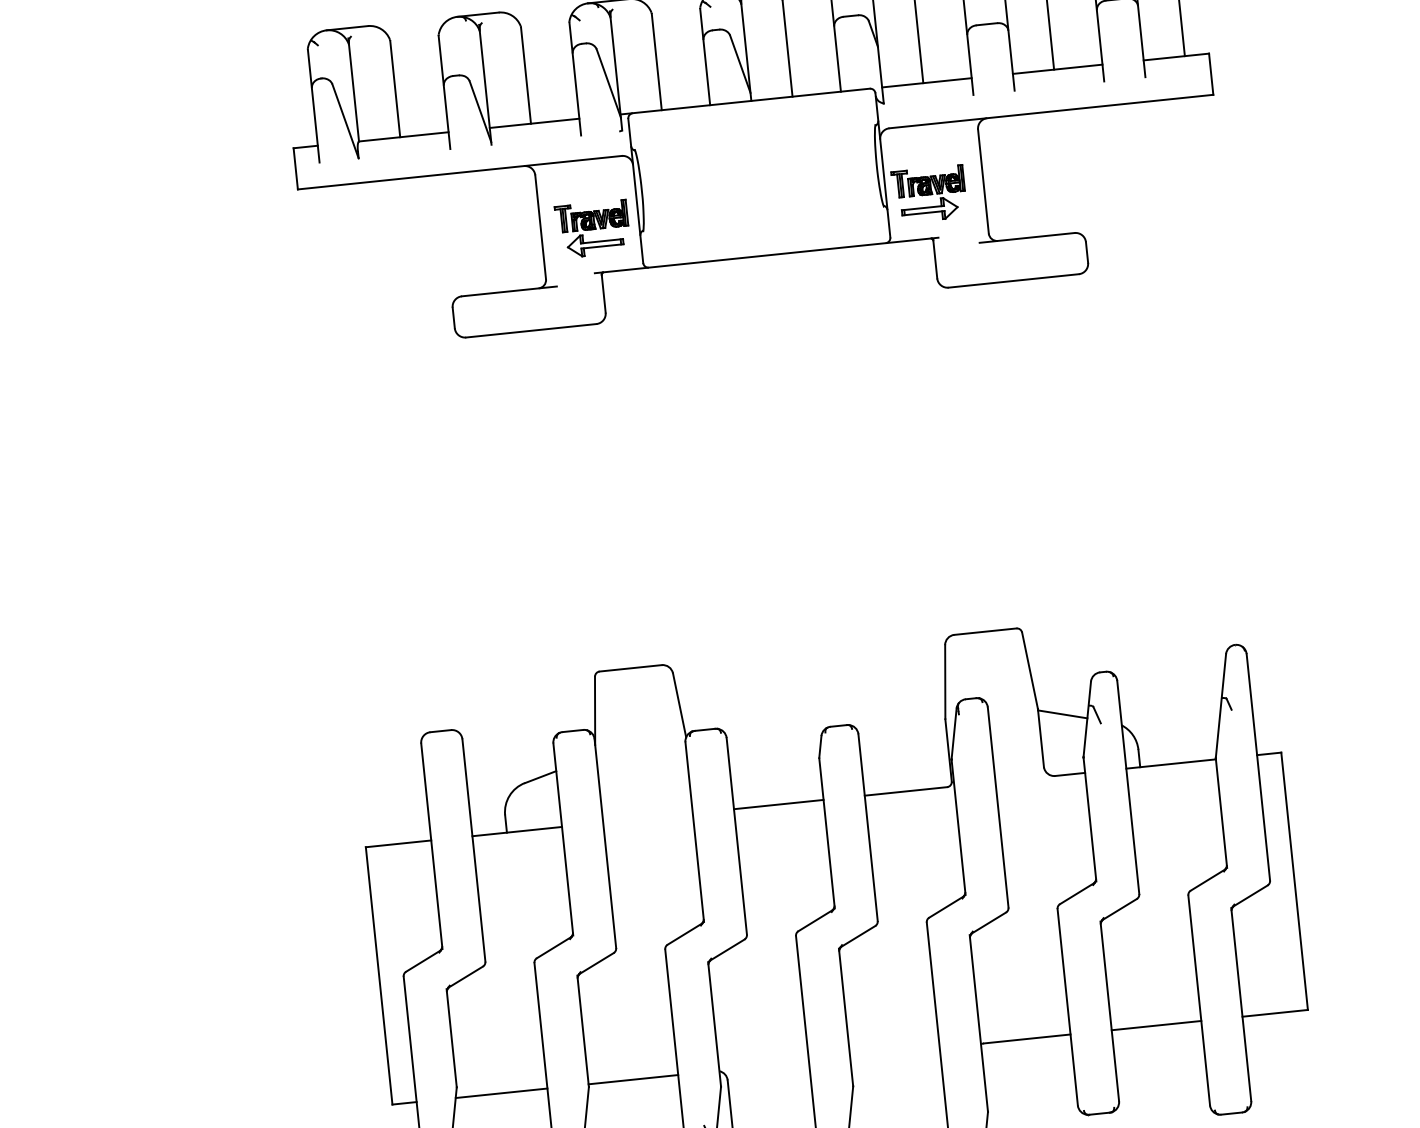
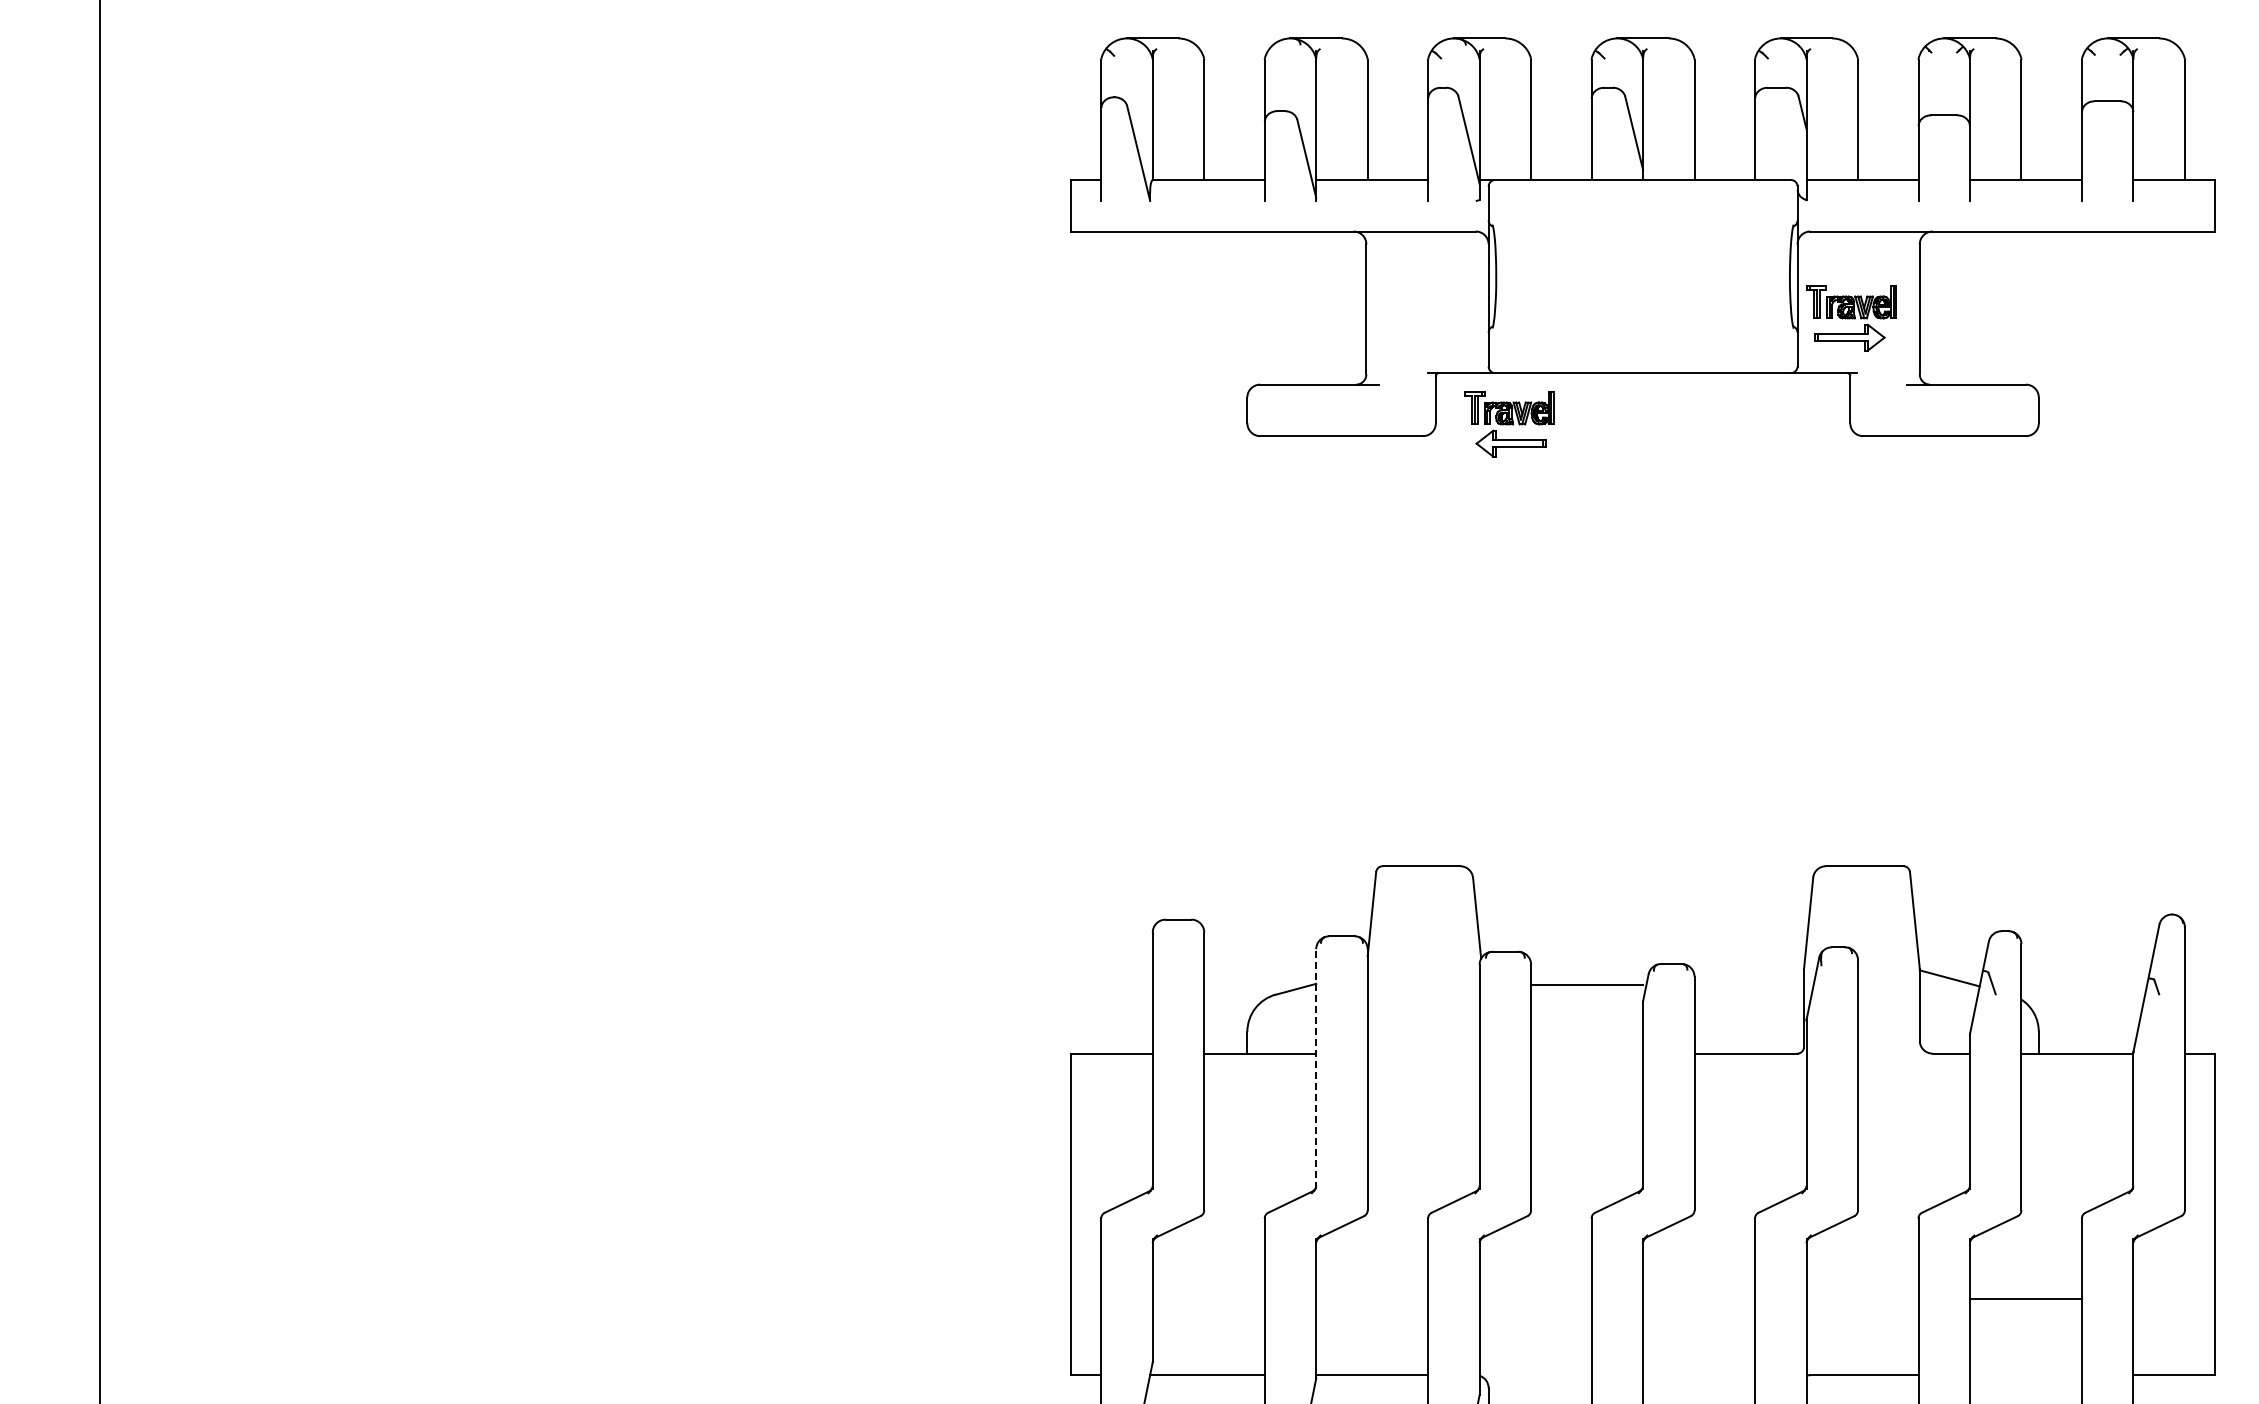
part: (592, 229) -> (1509, 424), moved
line: (779, 804) -> (1587, 984), moved
line: (563, 838) -> (1316, 1068), solid -> dashed
line: (1156, 1025) -> (2025, 1299), moved

